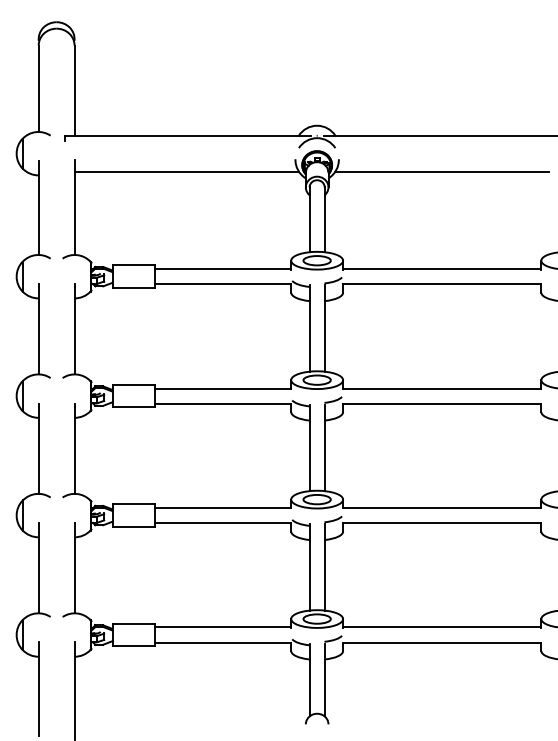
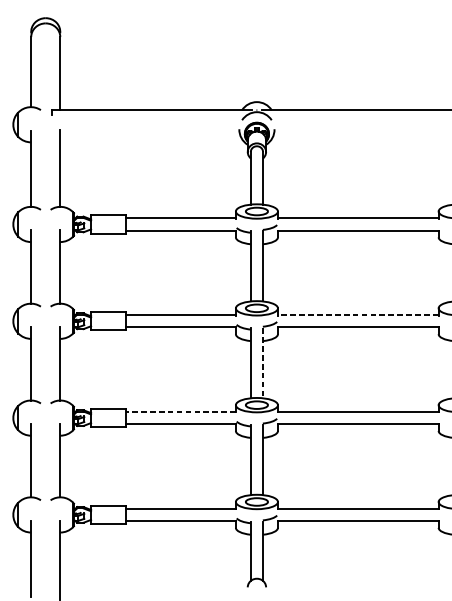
line: (186, 171) -> (151, 139), removed
line: (442, 171) -> (358, 139), removed
line: (441, 388) -> (357, 315), solid -> dashed
line: (324, 448) -> (262, 363), solid -> dashed
line: (222, 508) -> (180, 412), solid -> dashed

